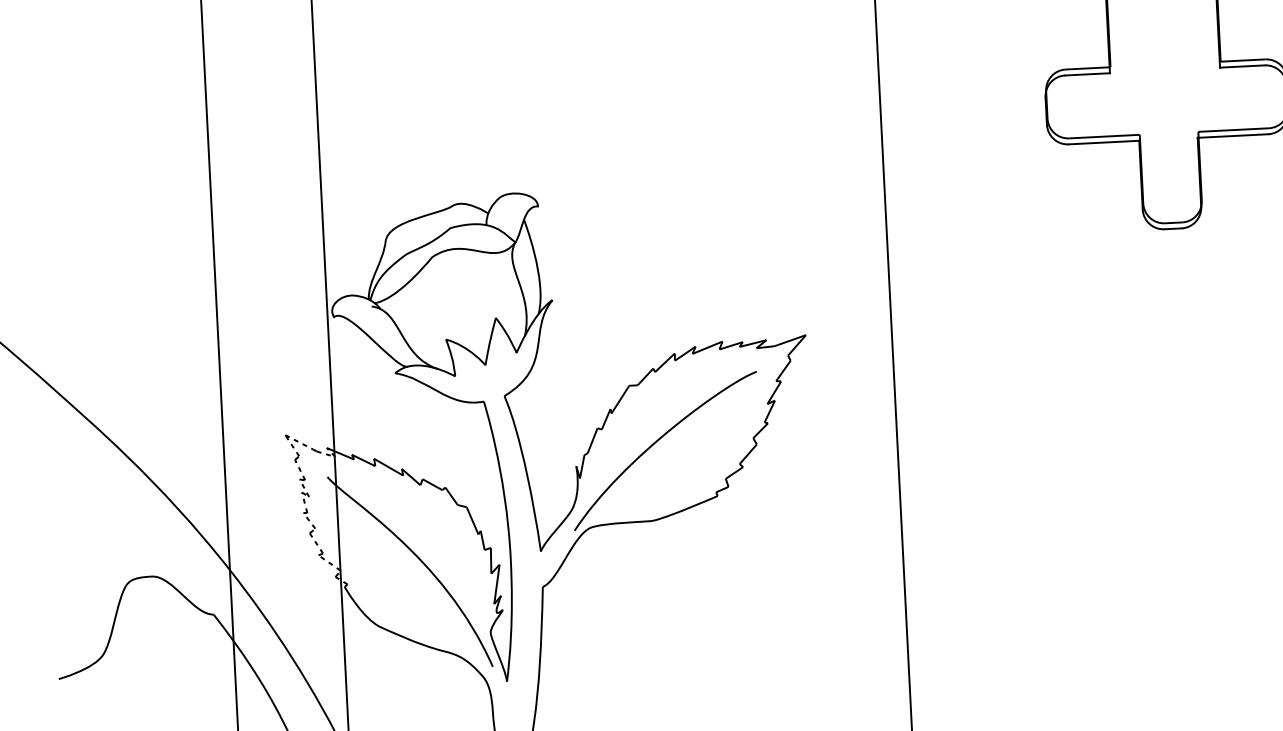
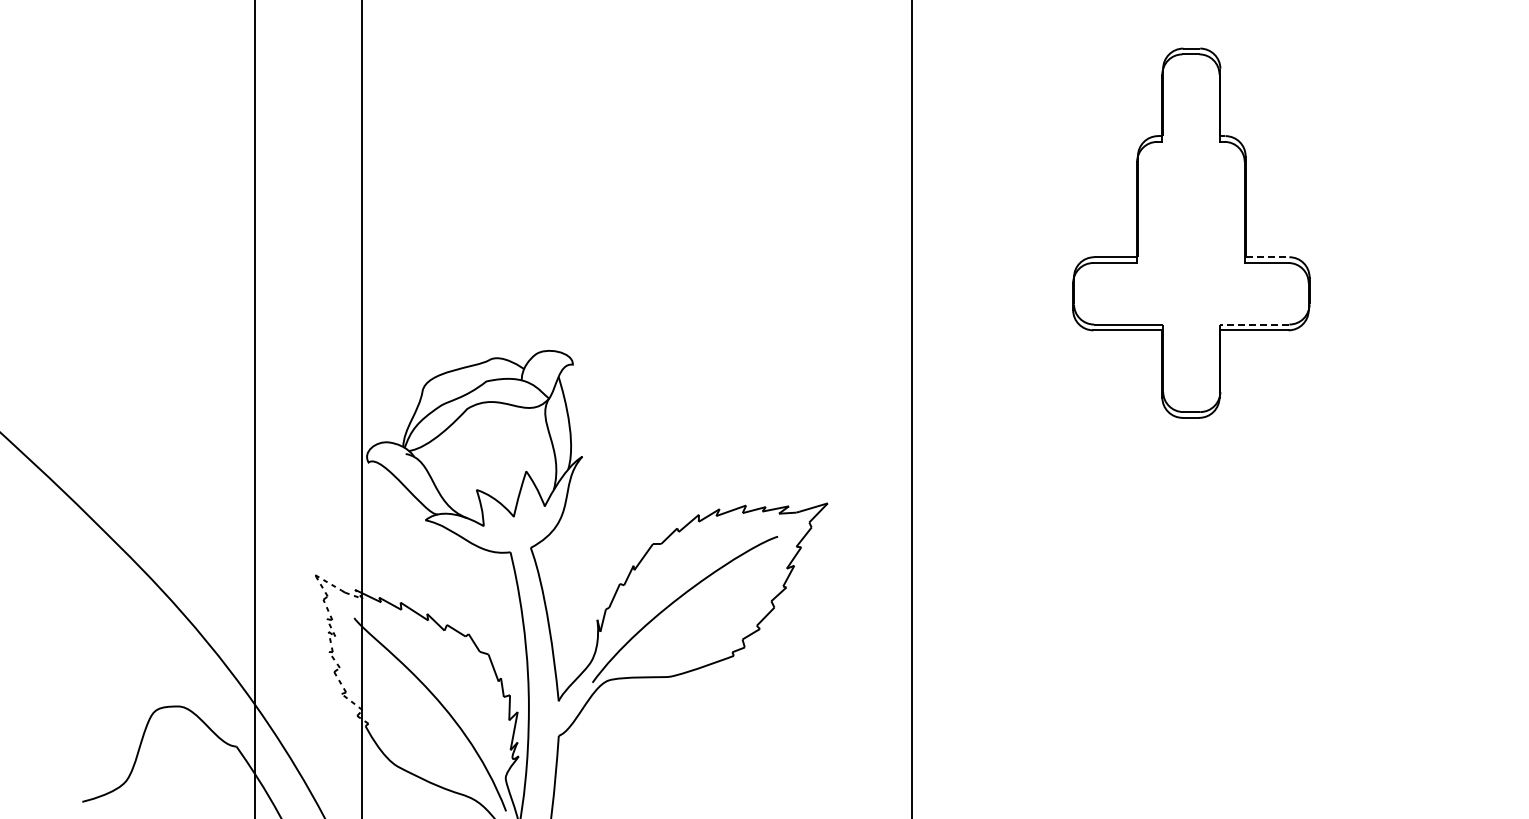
line: (1243, 60) -> (1267, 257), solid -> dashed
line: (1233, 130) -> (1254, 324), solid -> dashed

